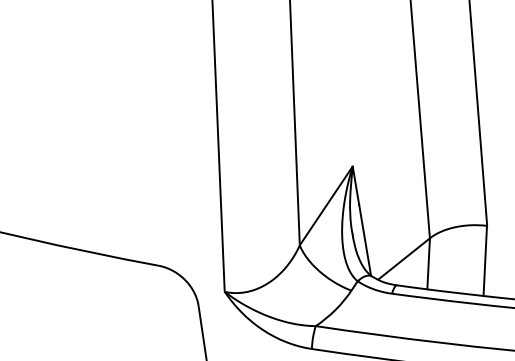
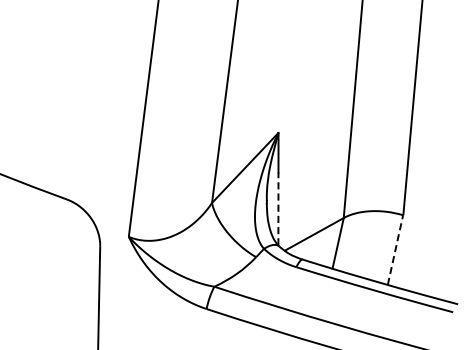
line: (365, 240) -> (278, 209), solid -> dashed
line: (485, 260) -> (395, 249), solid -> dashed

